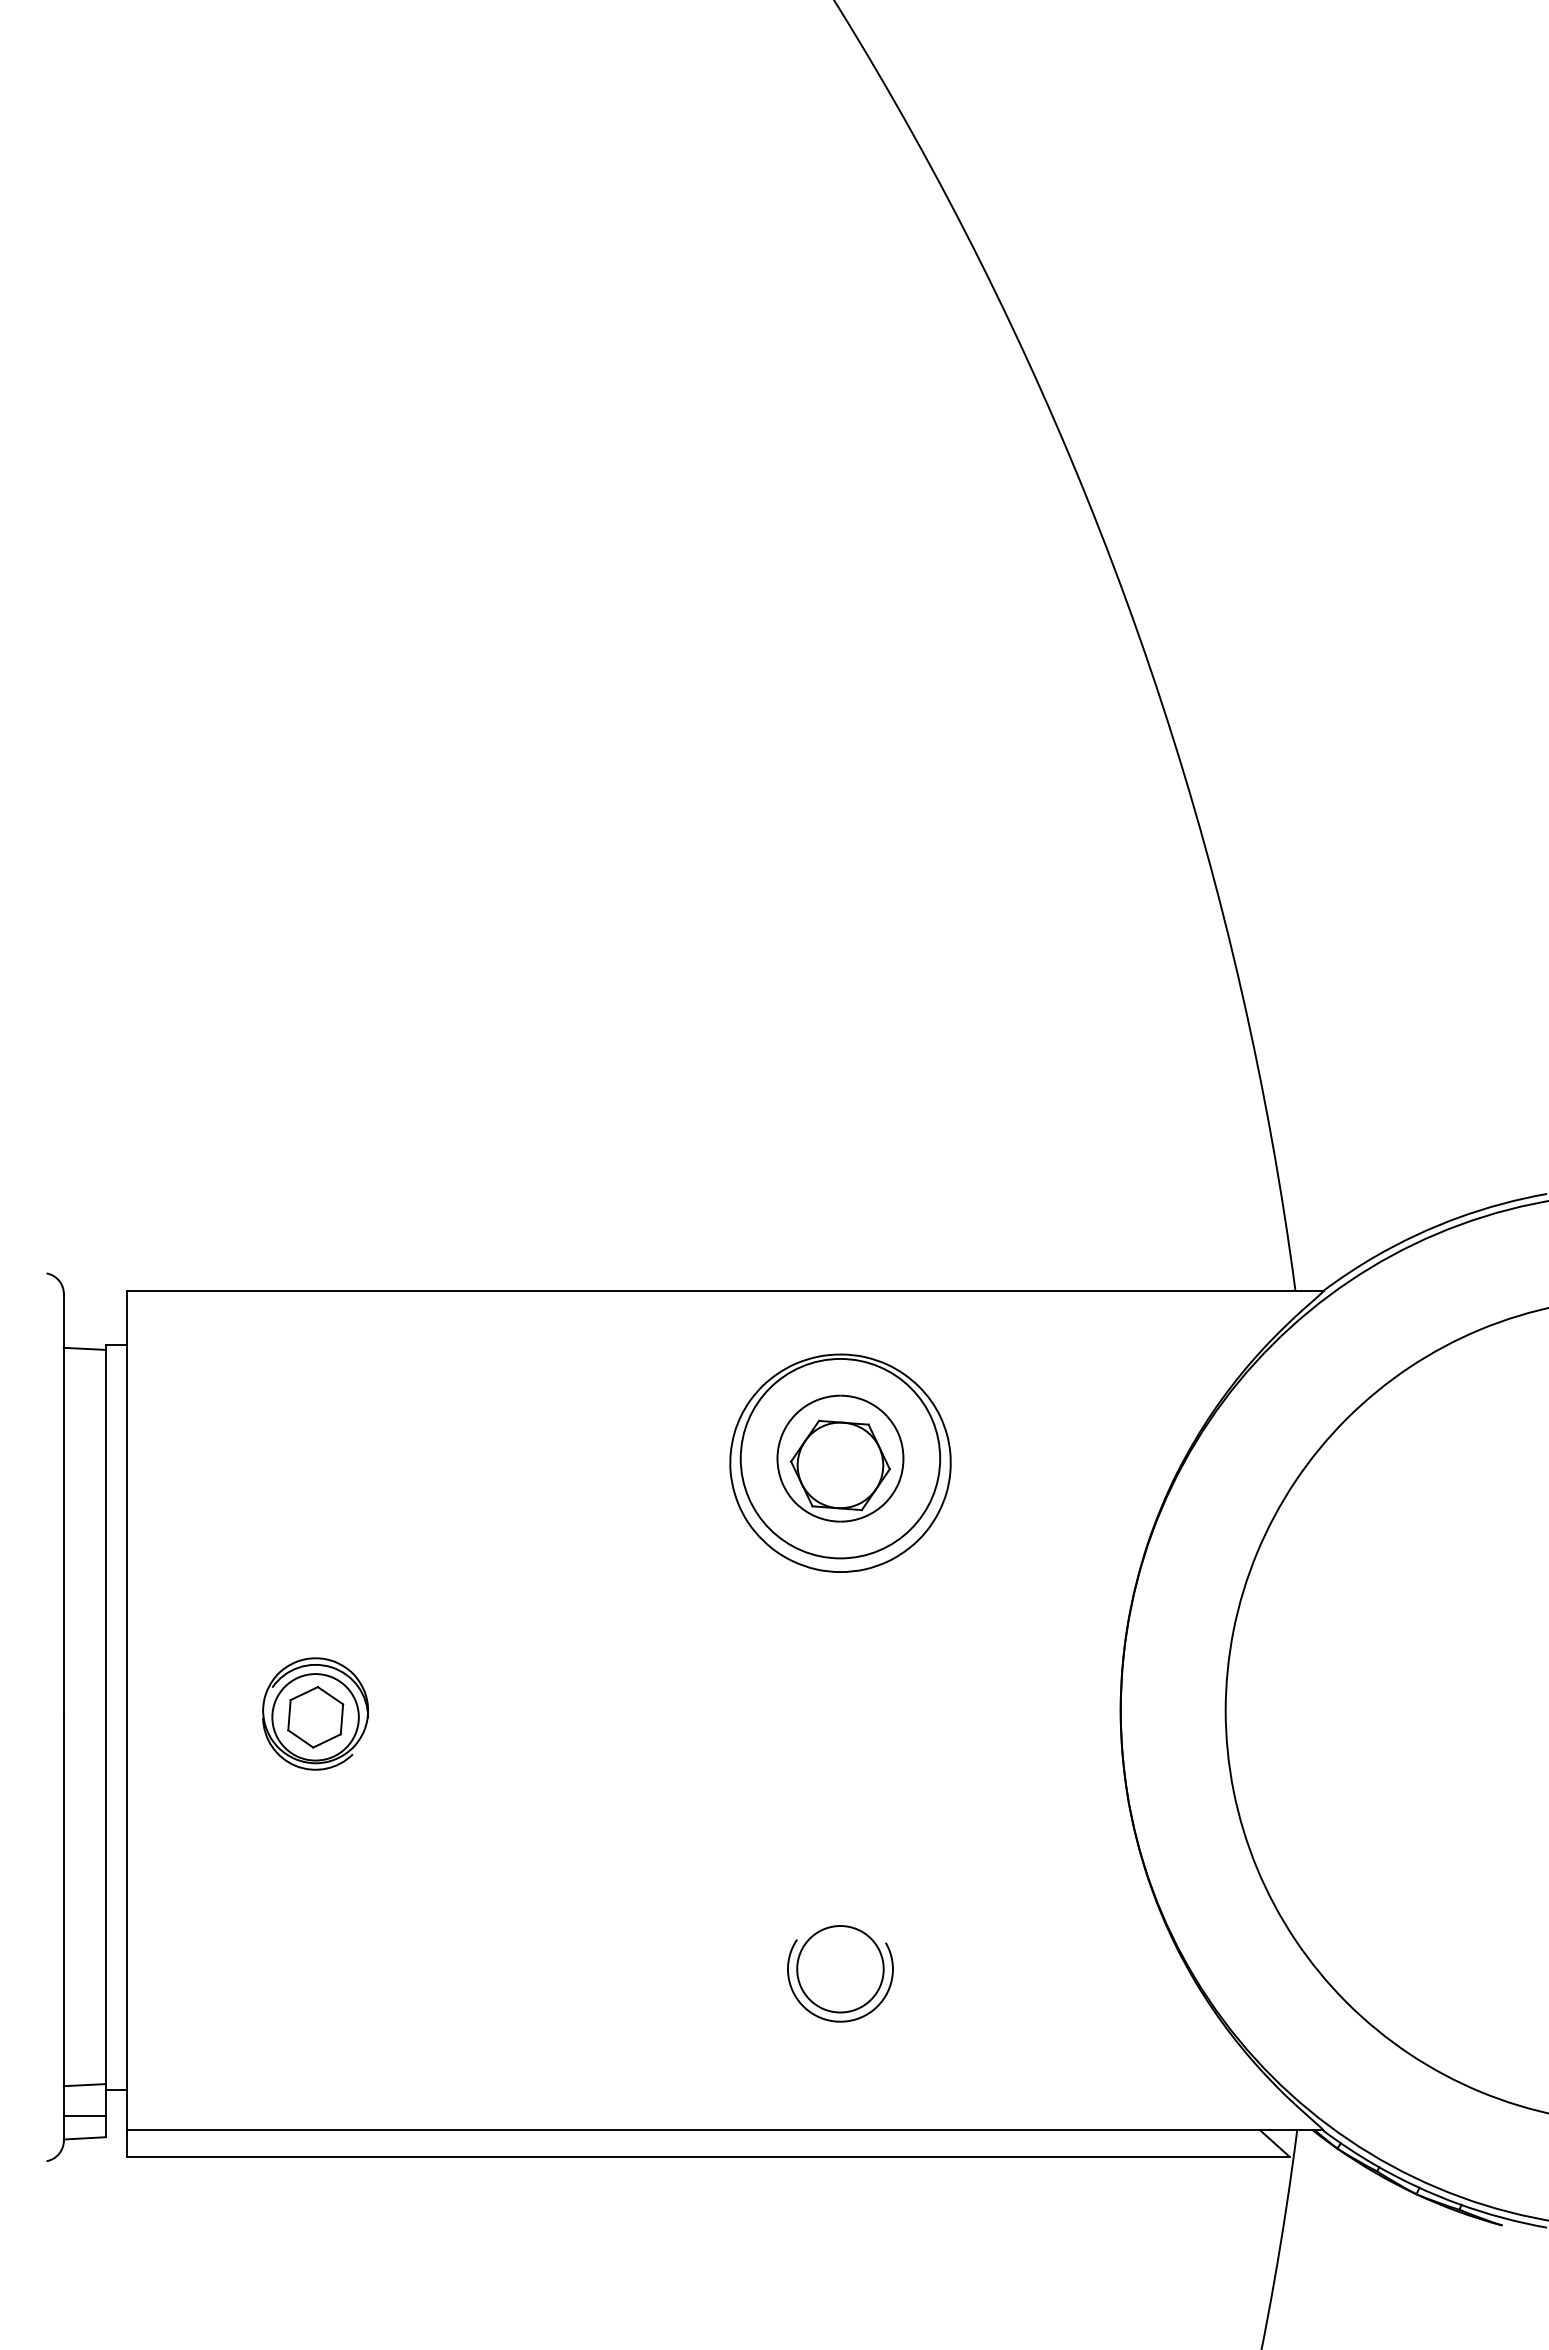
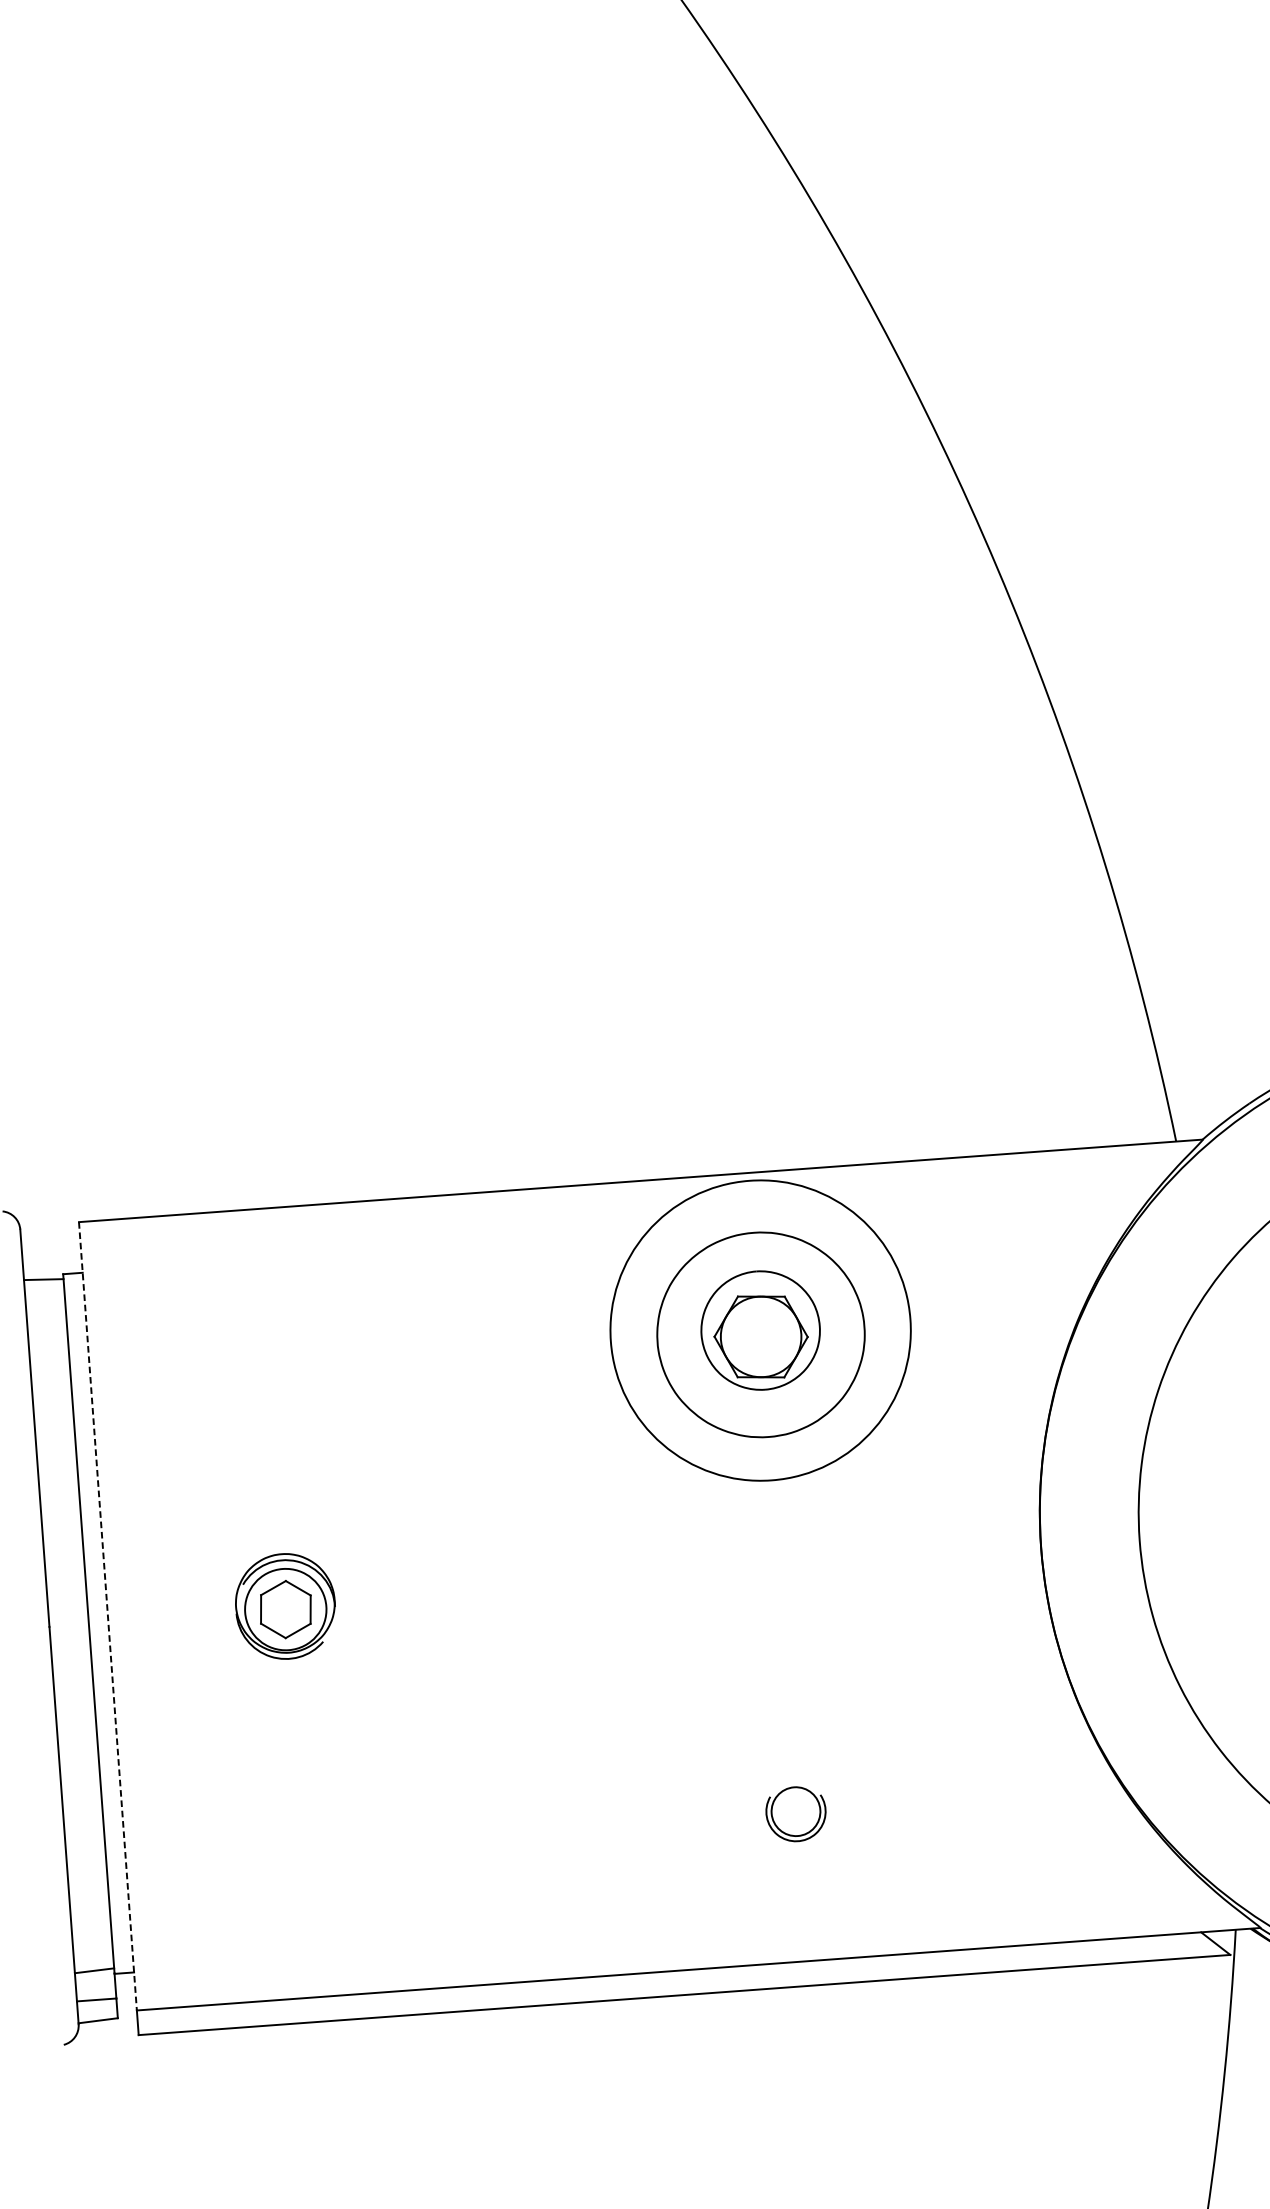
circle: (840, 1458) -> (760, 1330), size x1.6
line: (126, 1710) -> (107, 1616), solid -> dashed
part: (840, 1973) -> (796, 1813), size x0.6

